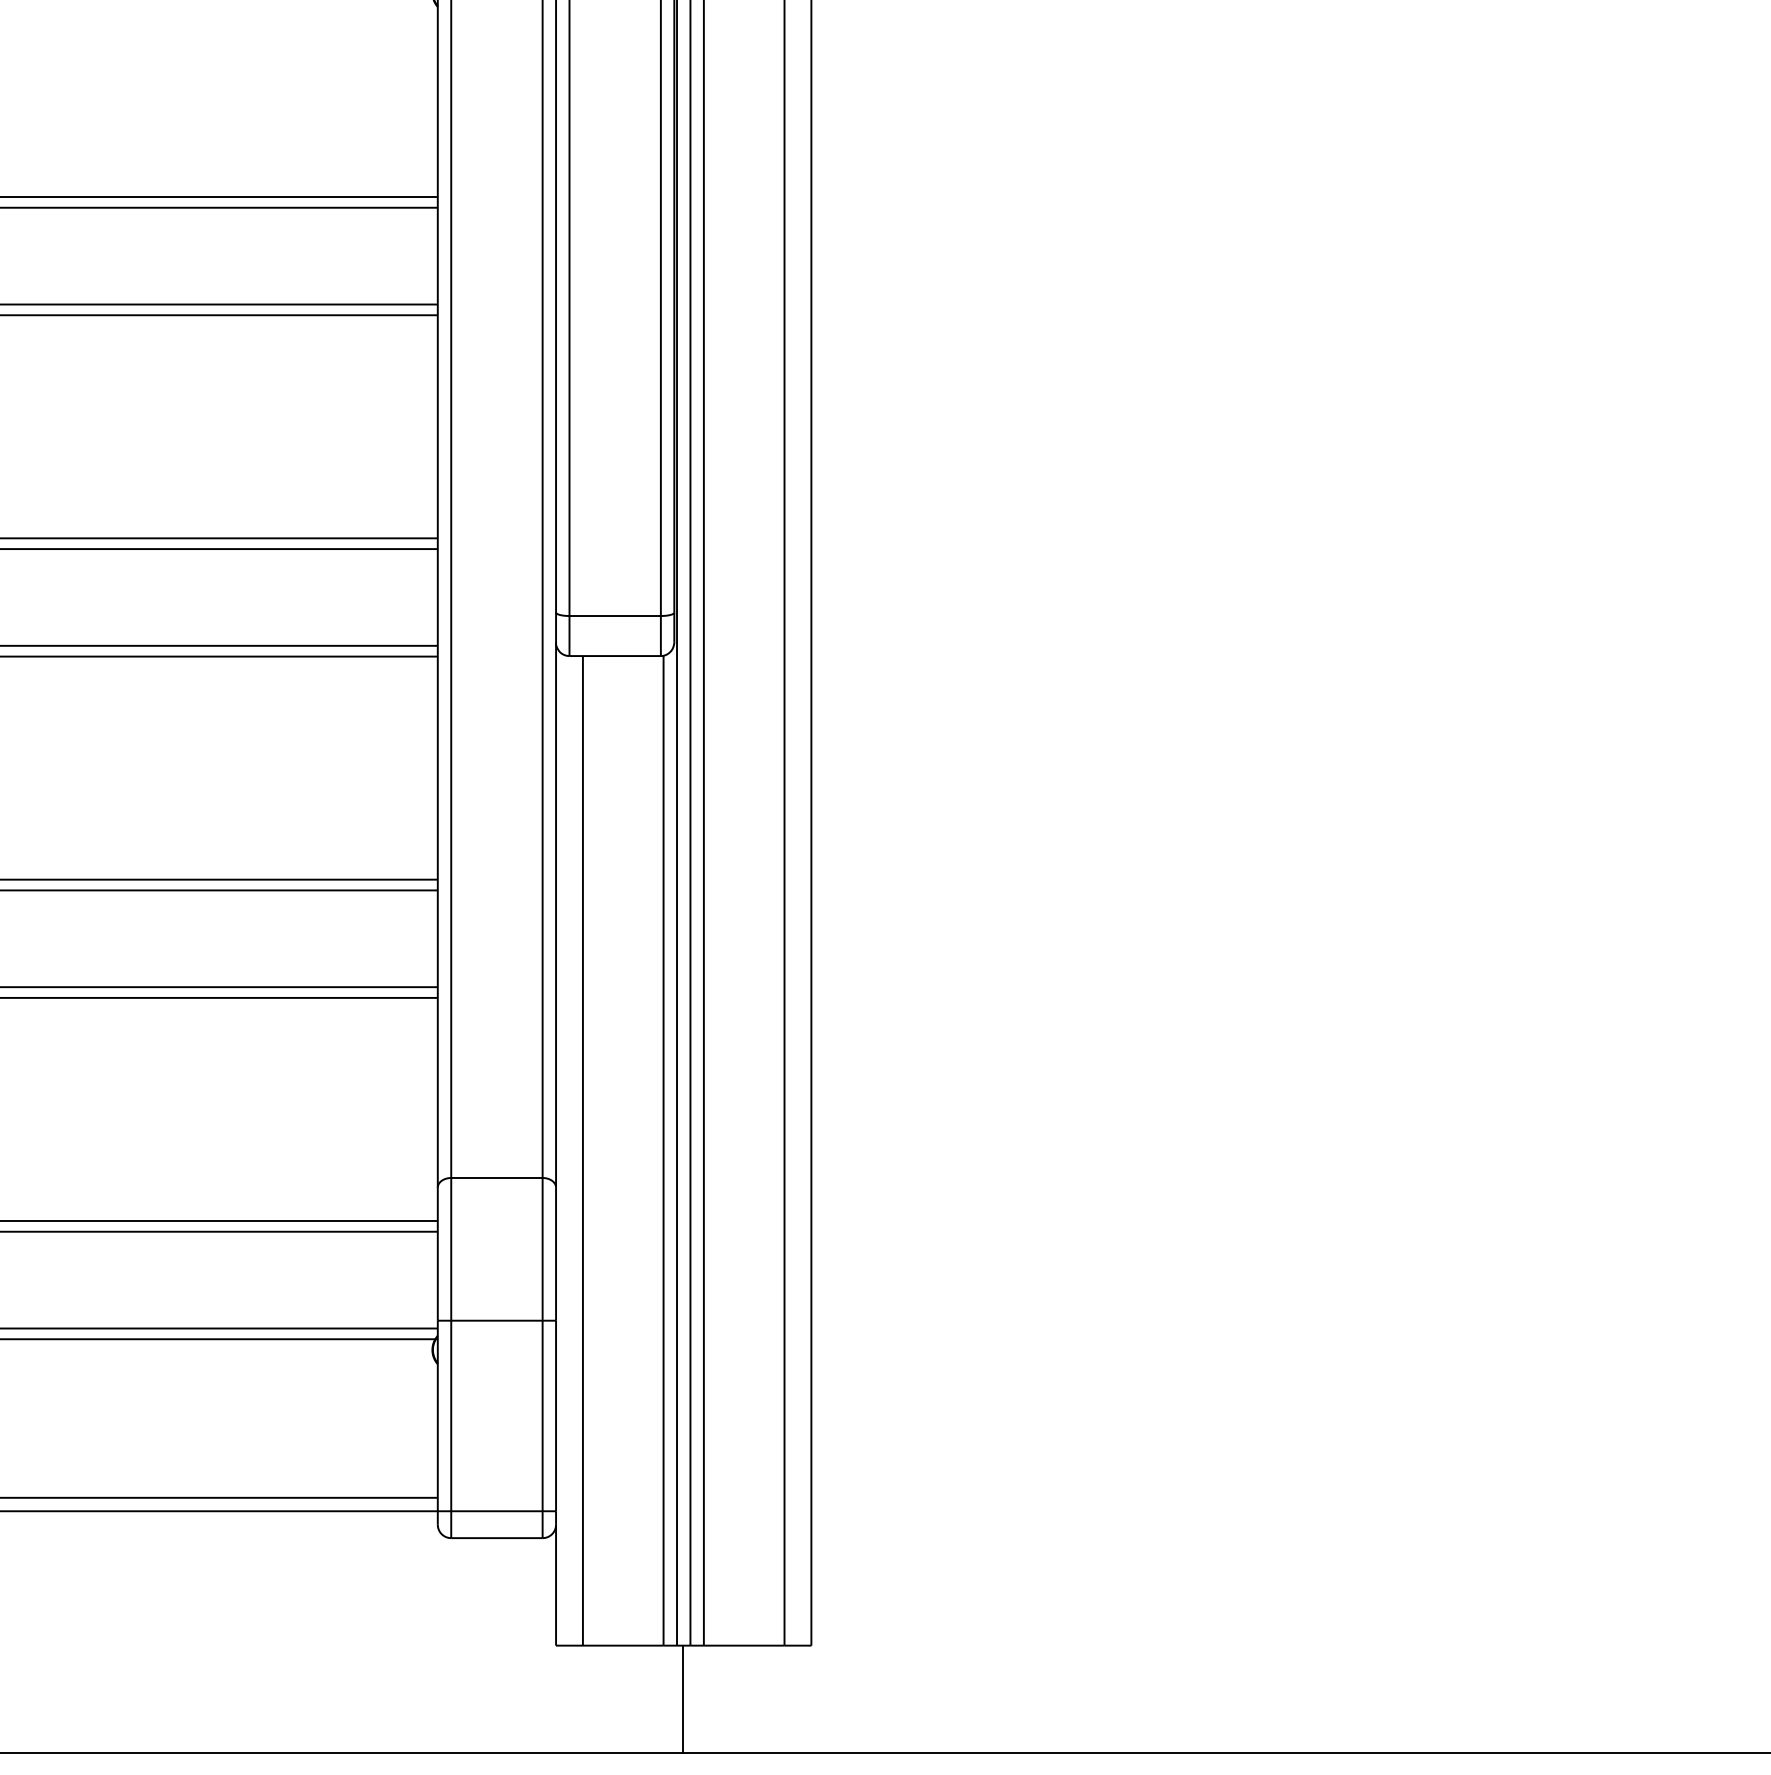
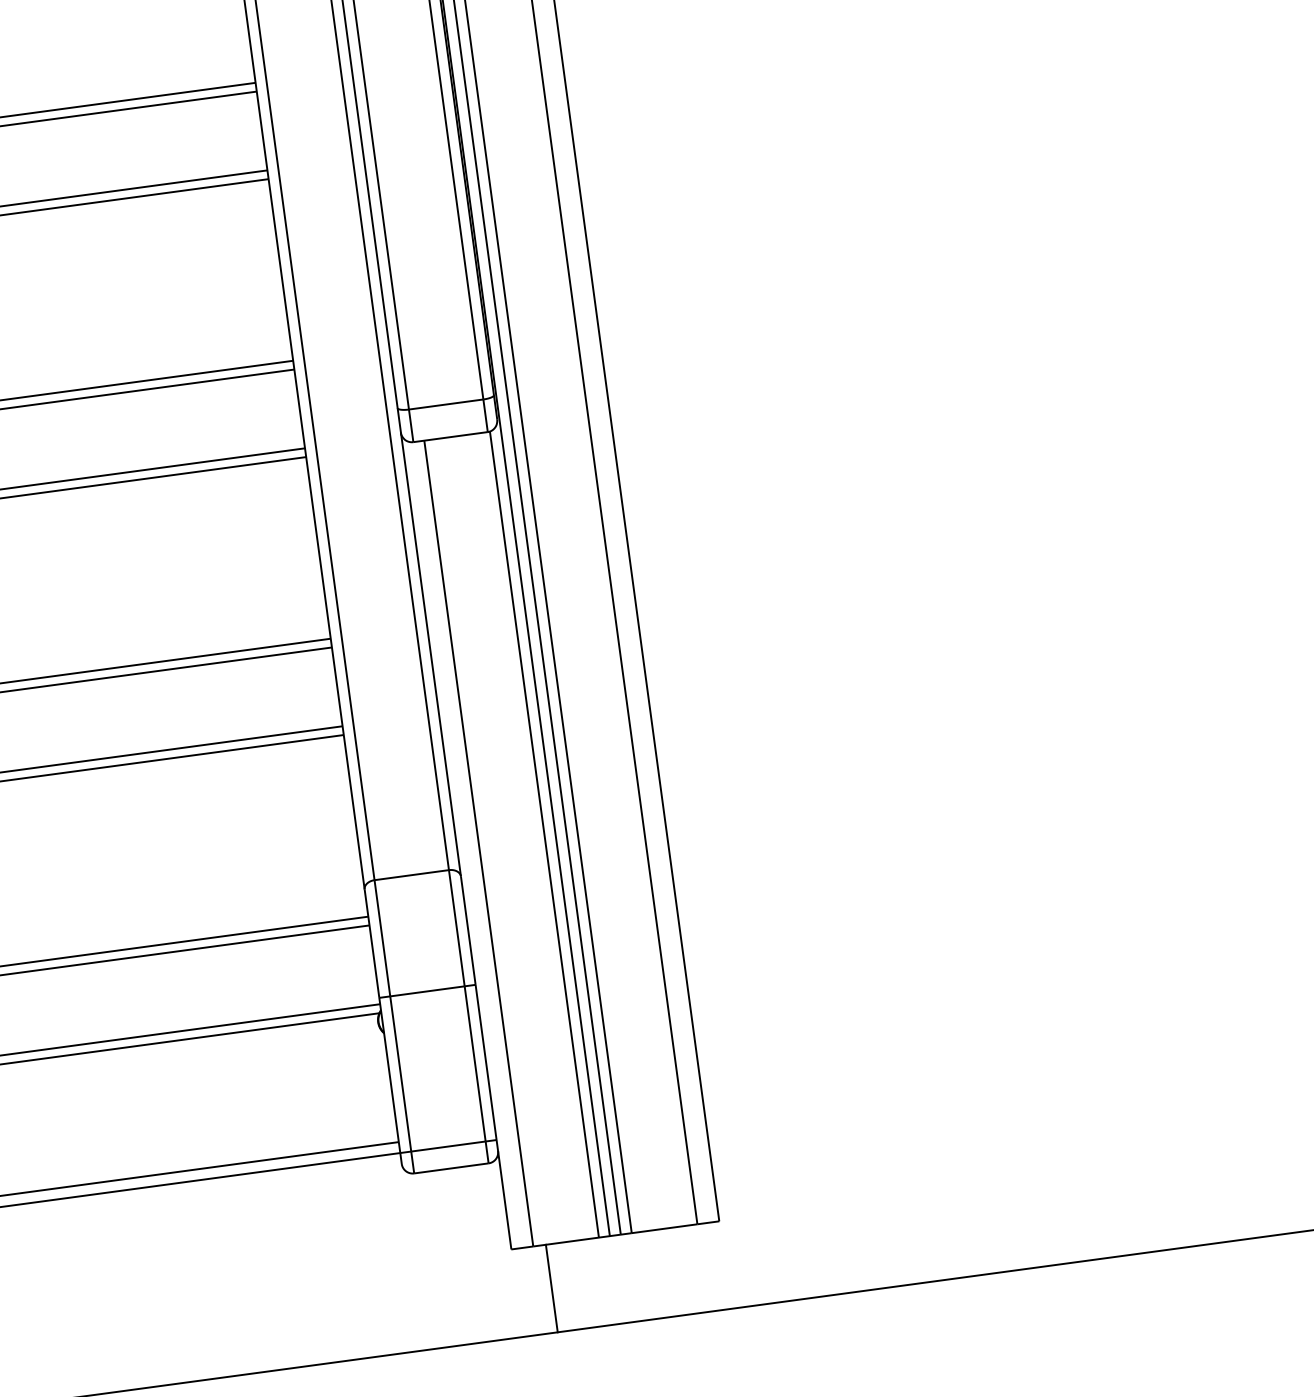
line: (683, 1699) -> (551, 1288), moved

